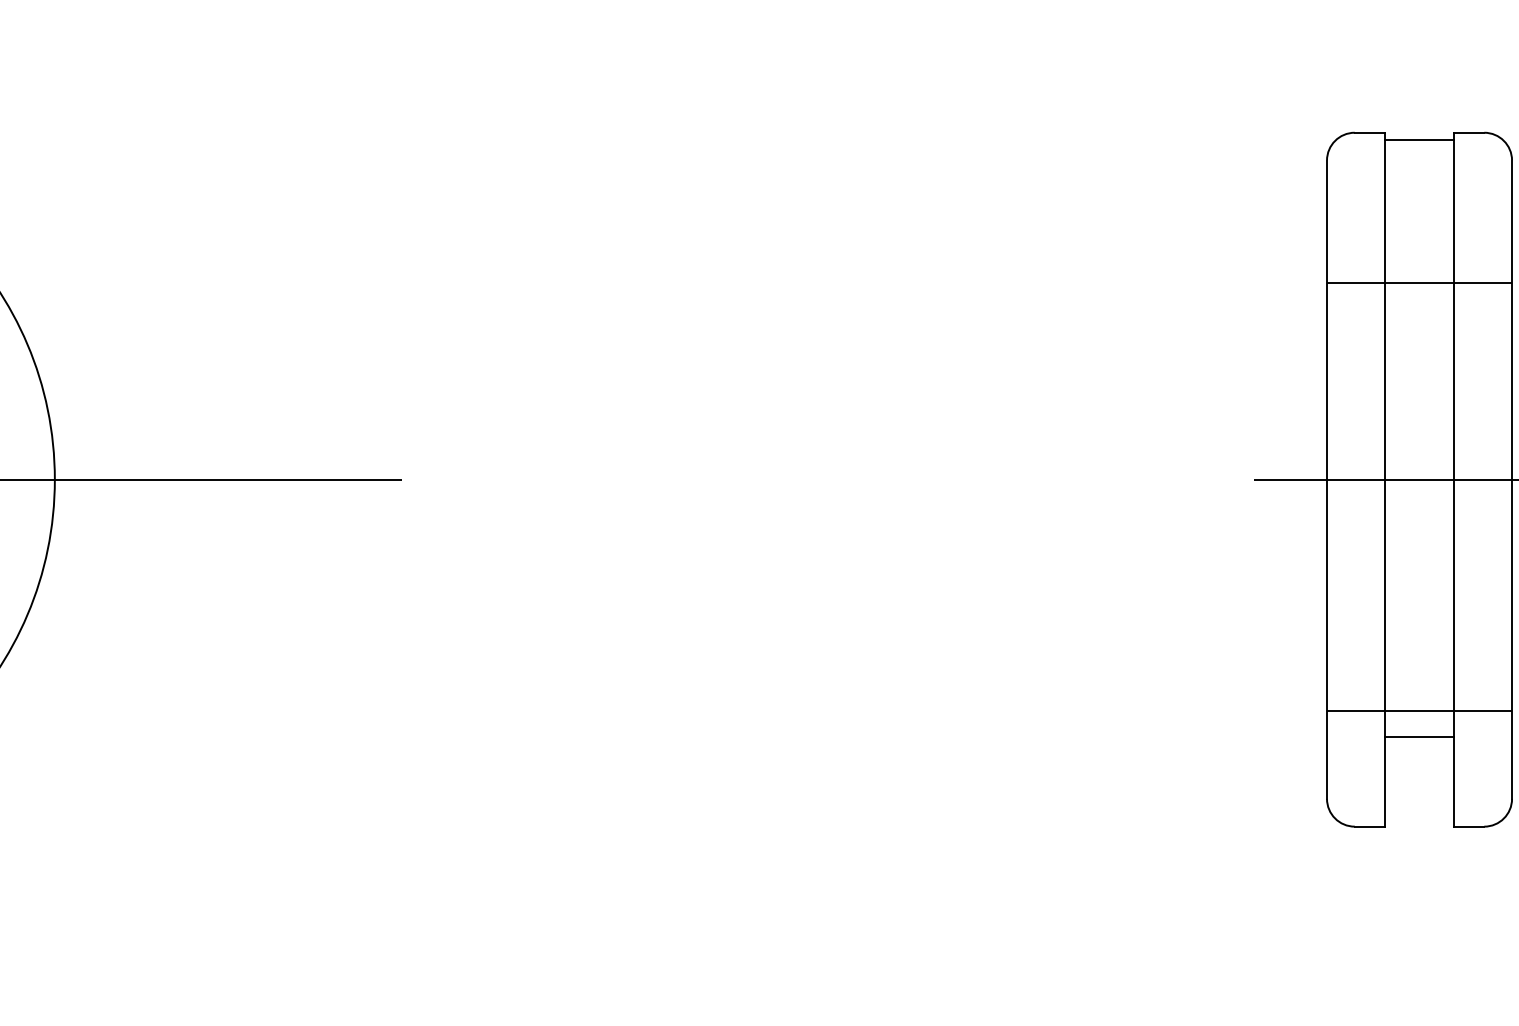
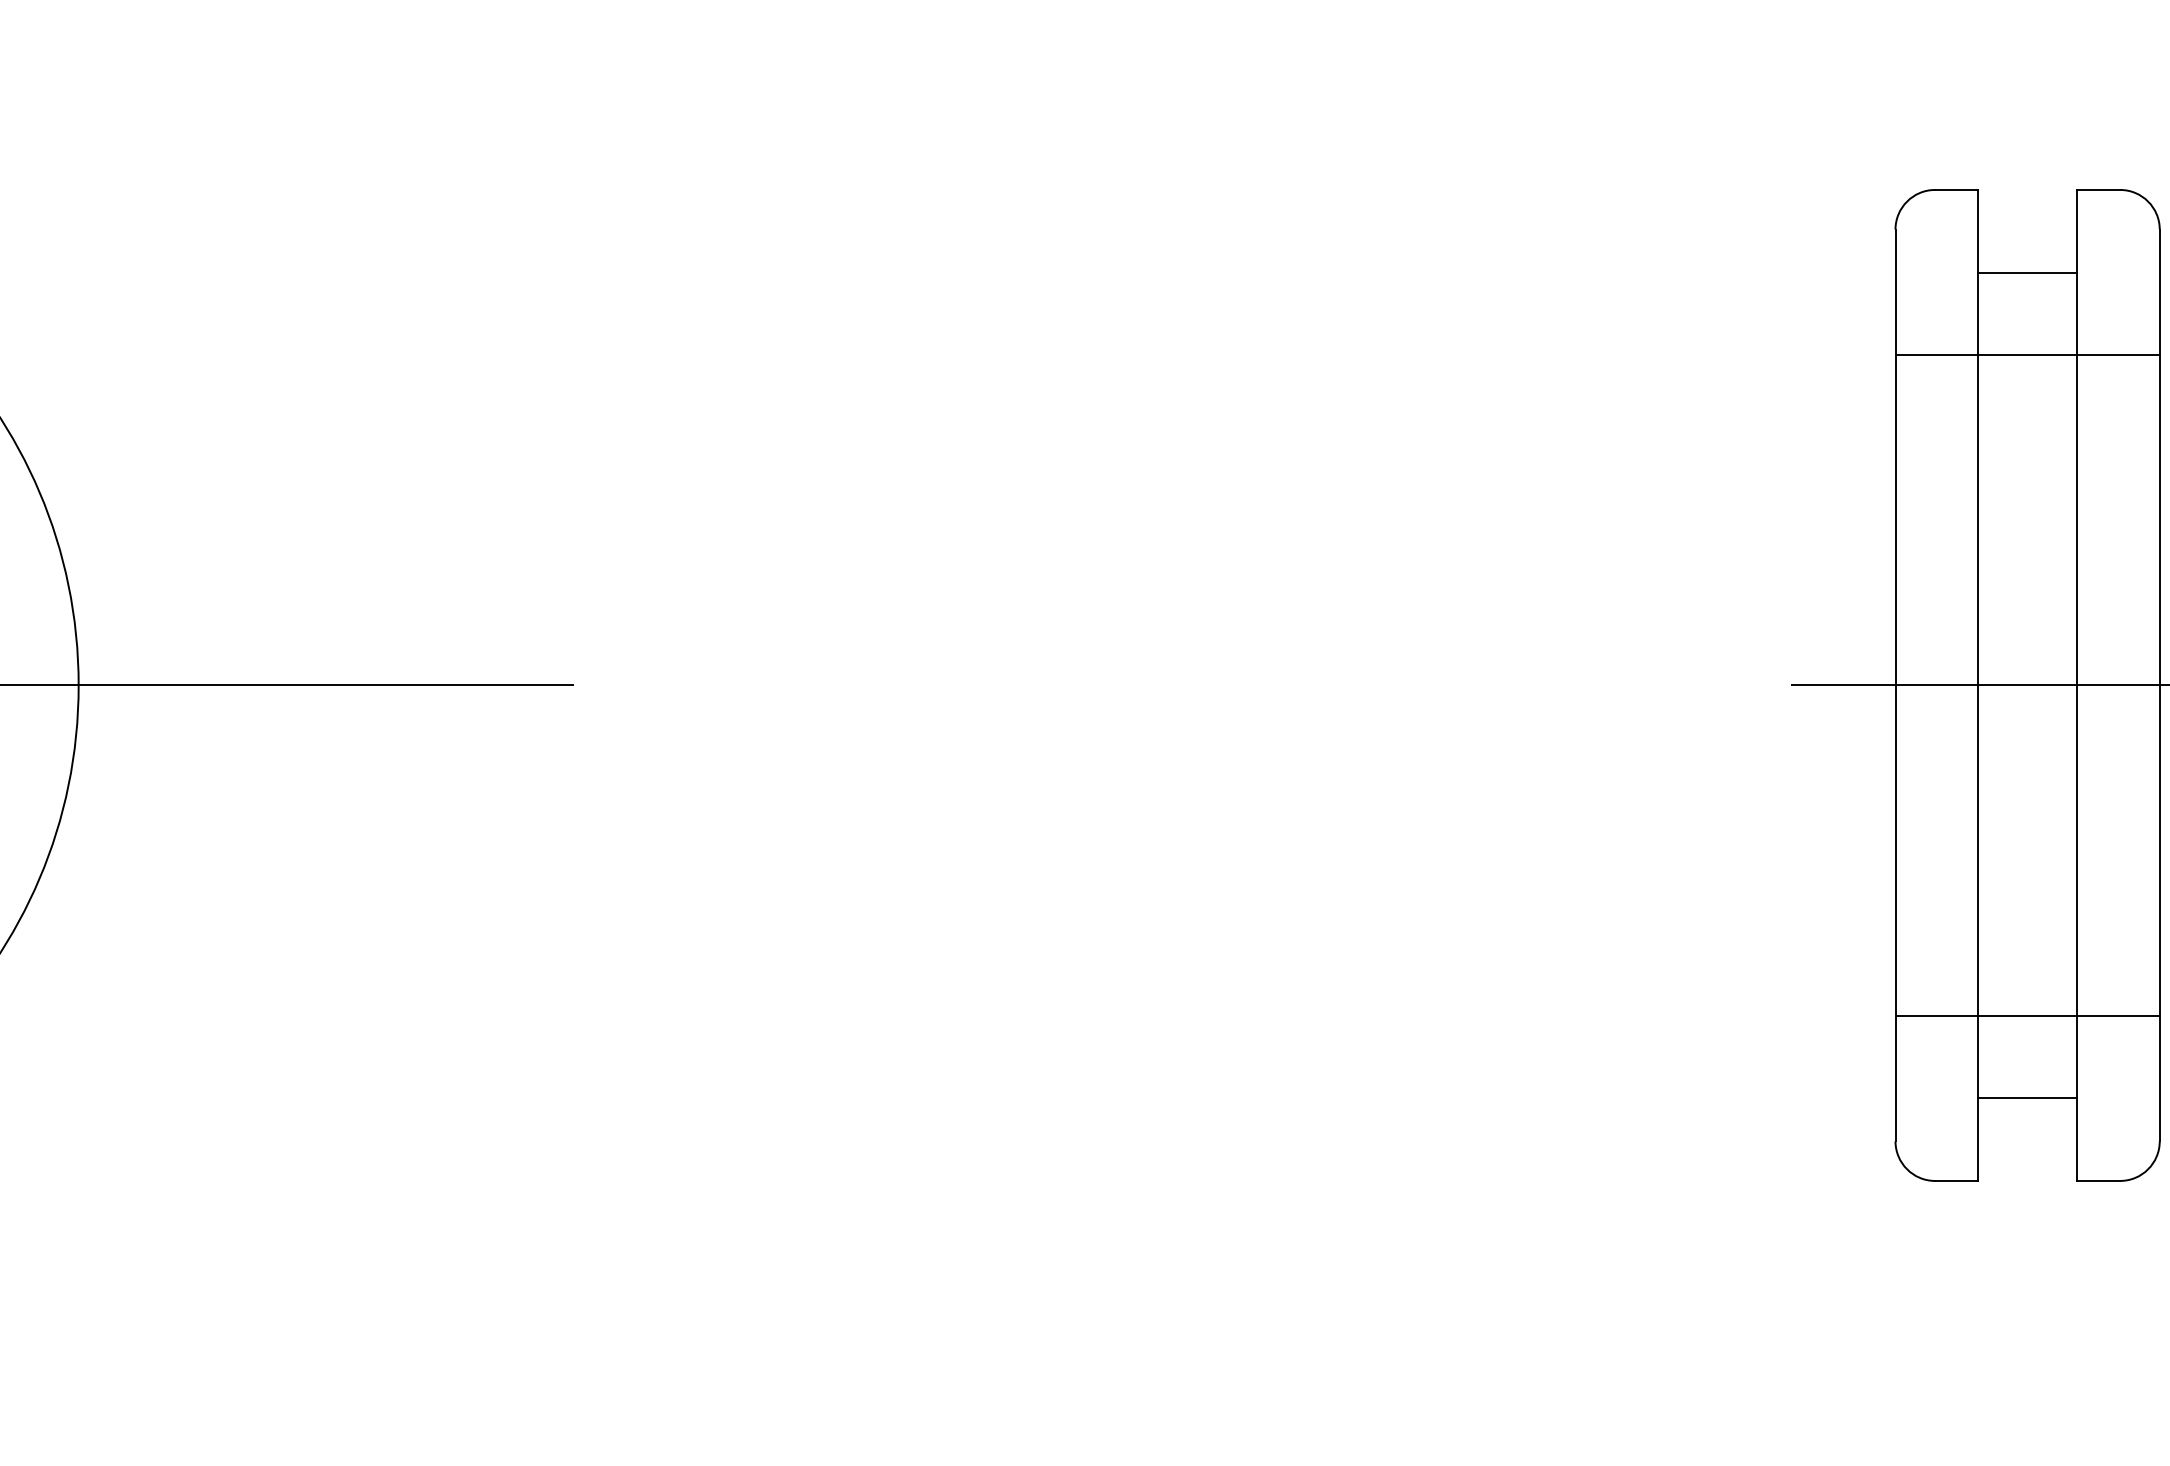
line: (1419, 140) -> (2027, 272), moved
line: (1419, 283) -> (2027, 355), moved
line: (1419, 736) -> (2027, 1098), moved

